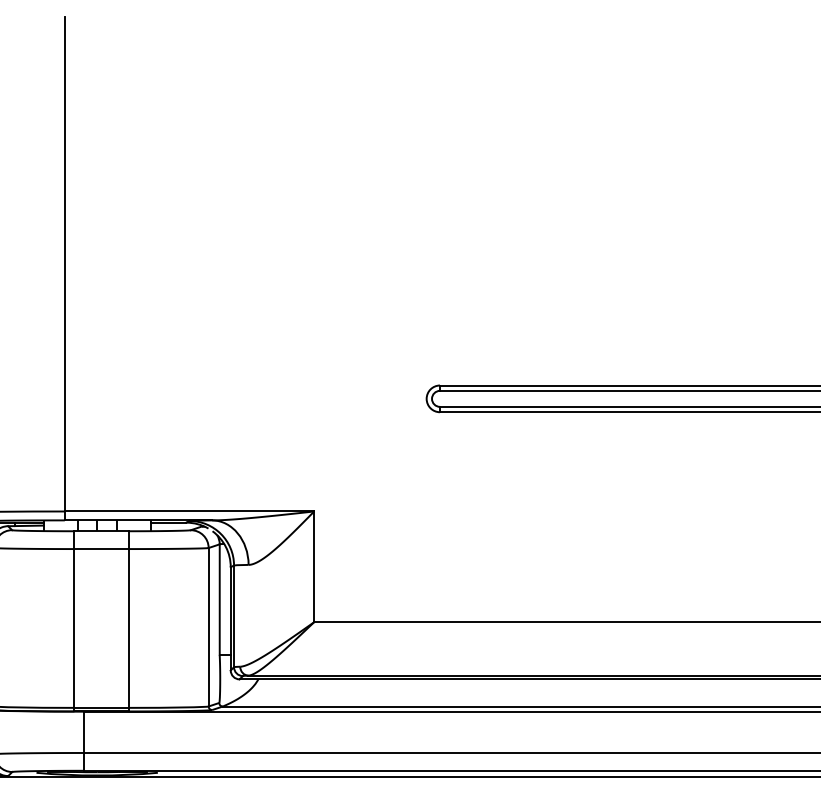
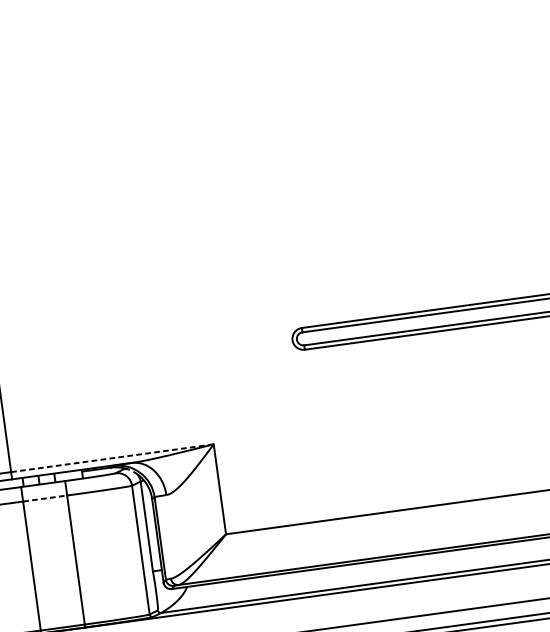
line: (189, 511) -> (112, 458), solid -> dashed
line: (102, 549) -> (45, 498), solid -> dashed

